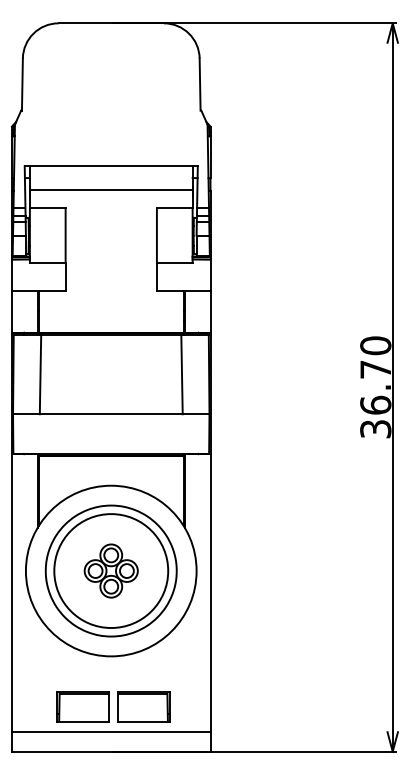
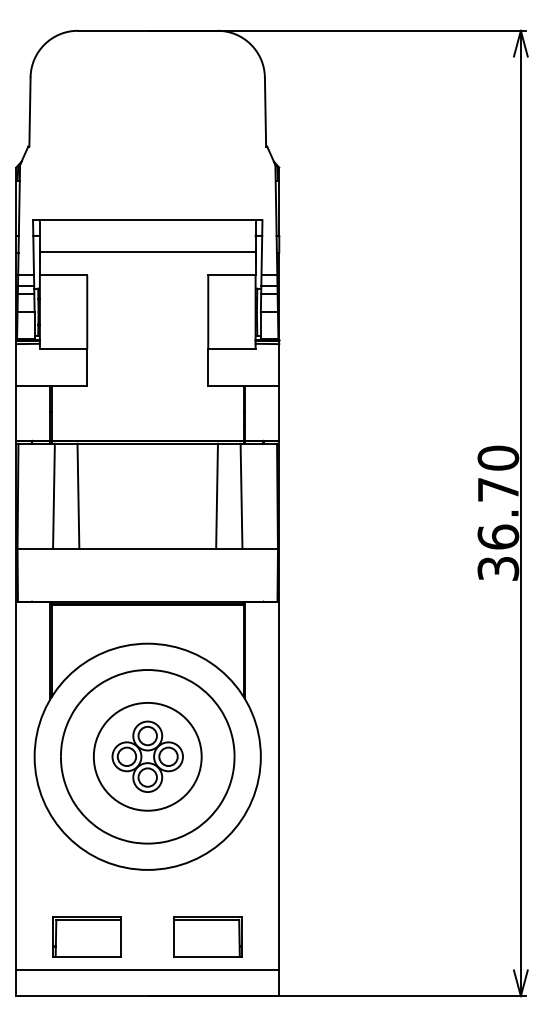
line: (59, 374) -> (78, 496), added
line: (163, 374) -> (216, 496), added
circle: (111, 570) -> (147, 756), size x0.71
part: (82, 706) -> (86, 936), moved
part: (143, 706) -> (207, 936), moved

